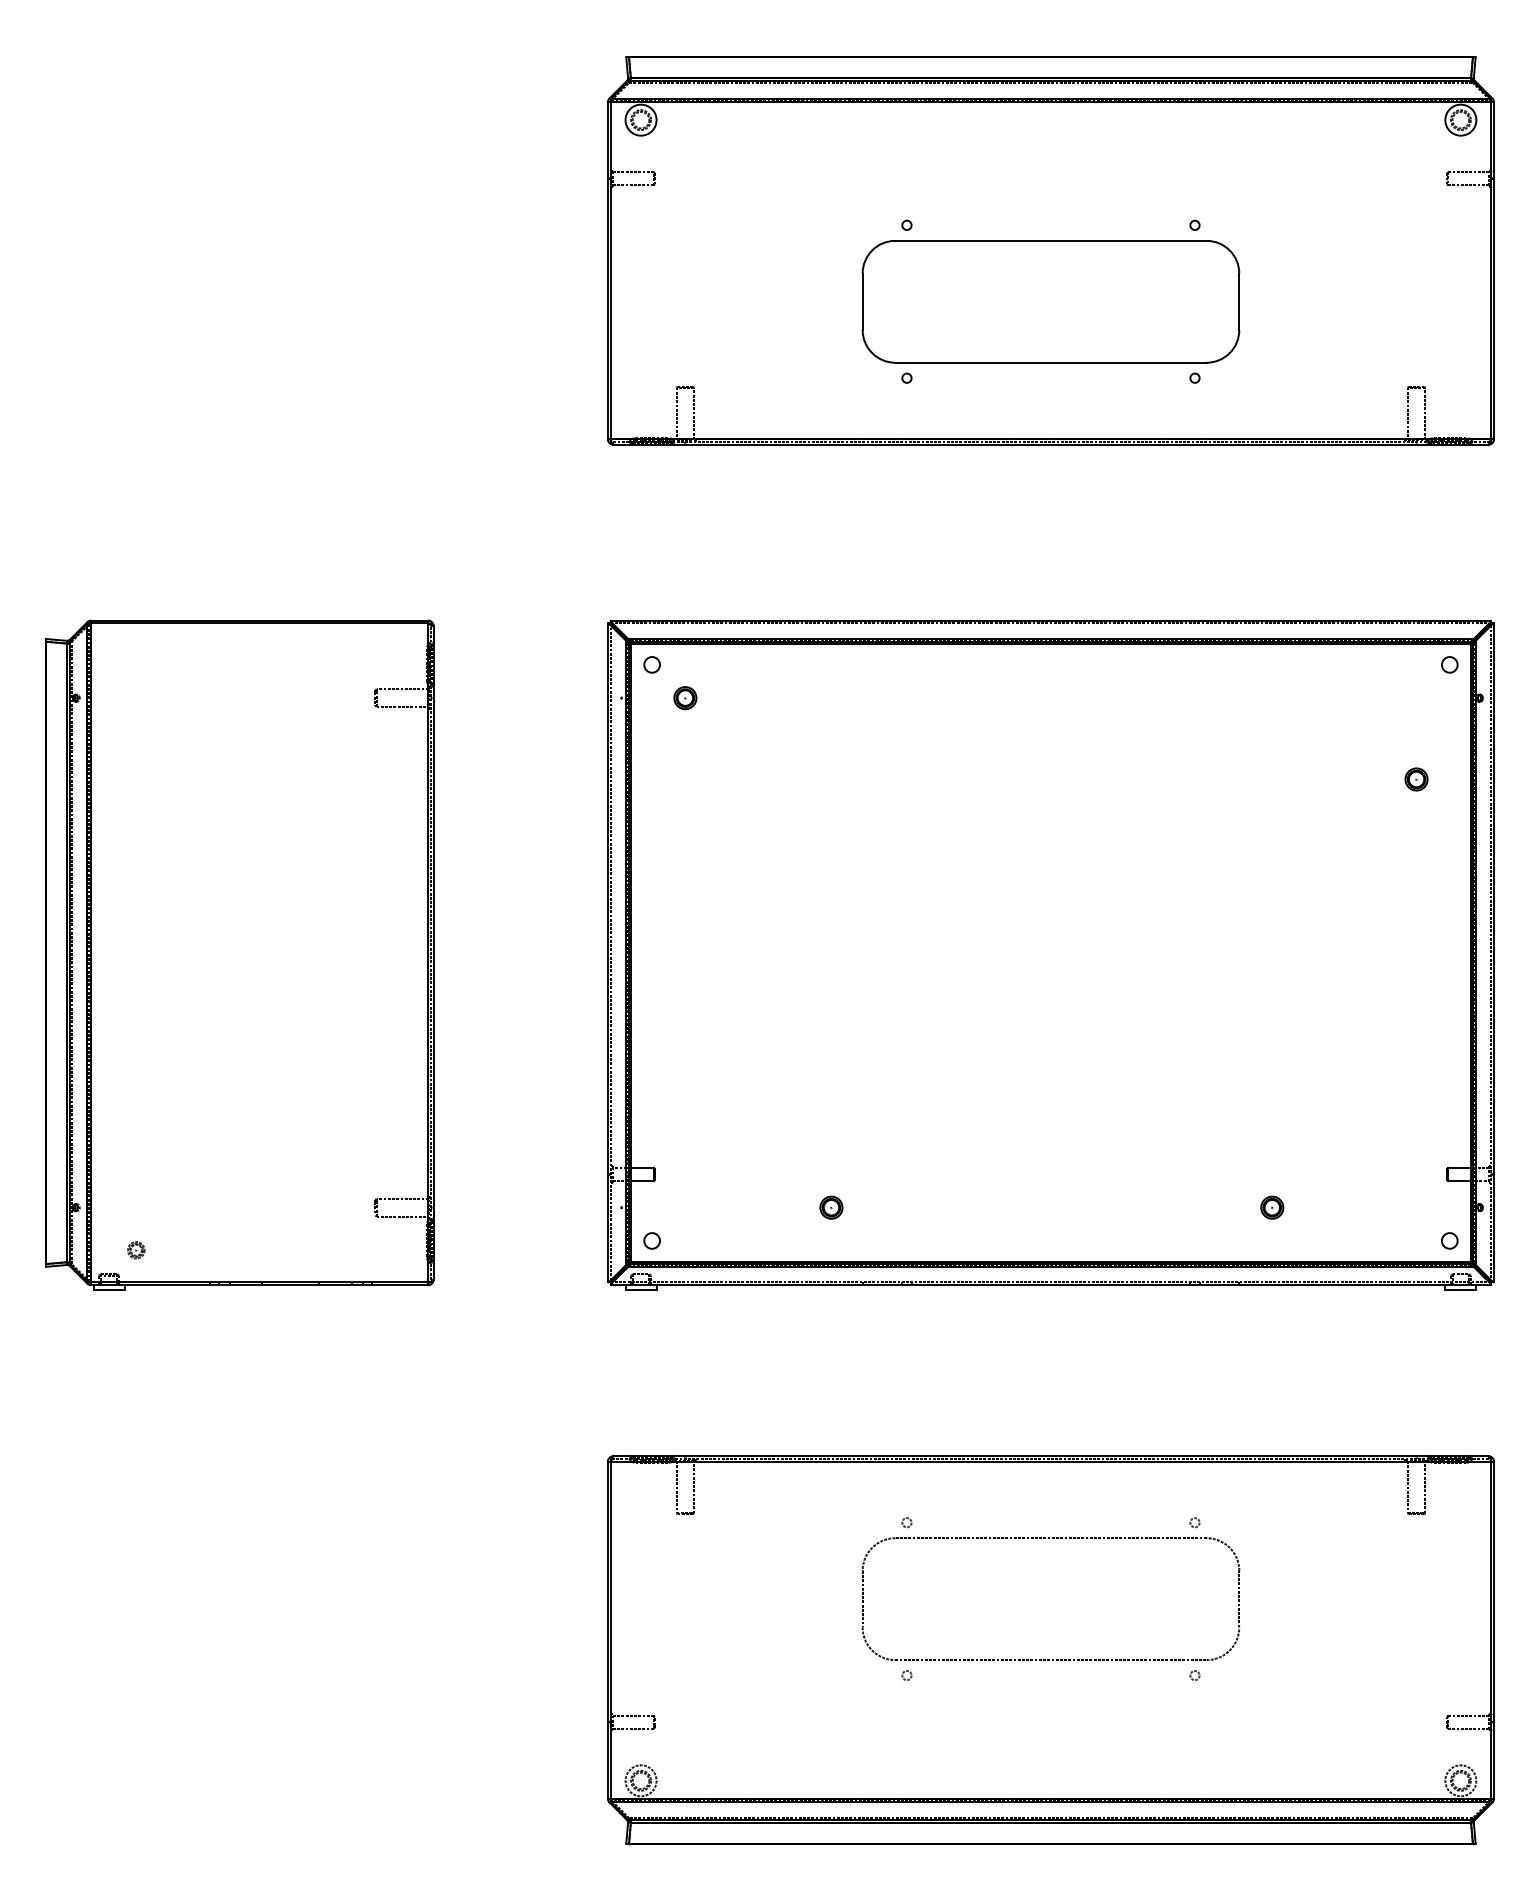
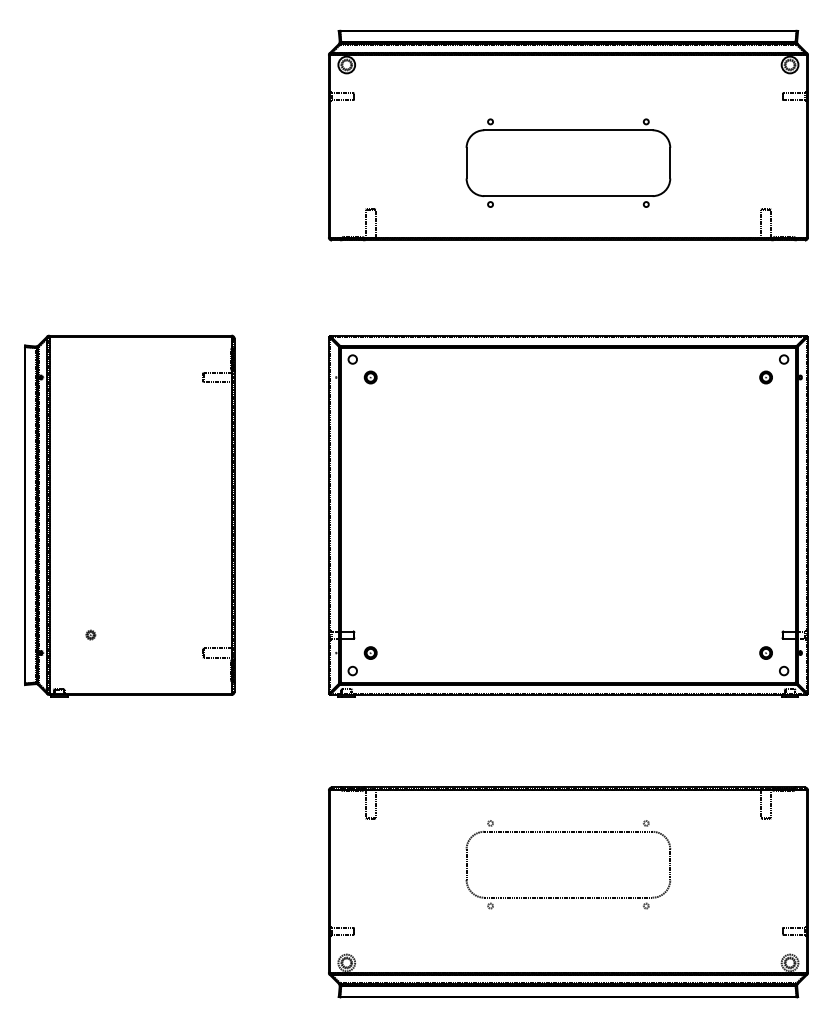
part: (1415, 779) -> (765, 377), moved
part: (831, 1206) -> (370, 652), moved
part: (1271, 1206) -> (765, 652), moved
part: (135, 1249) -> (90, 634), moved

